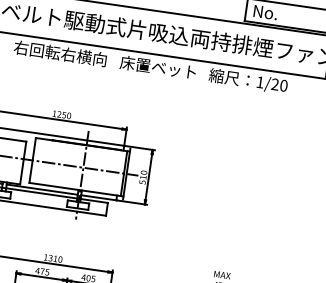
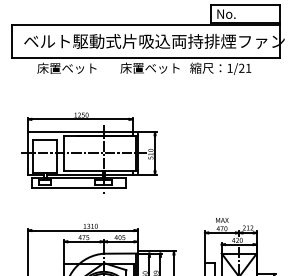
text: (60, 52) -> (73, 67), 右回転右横向 -> 床置ベット
text: (283, 84) -> (248, 67), 1/20 -> 1/21

